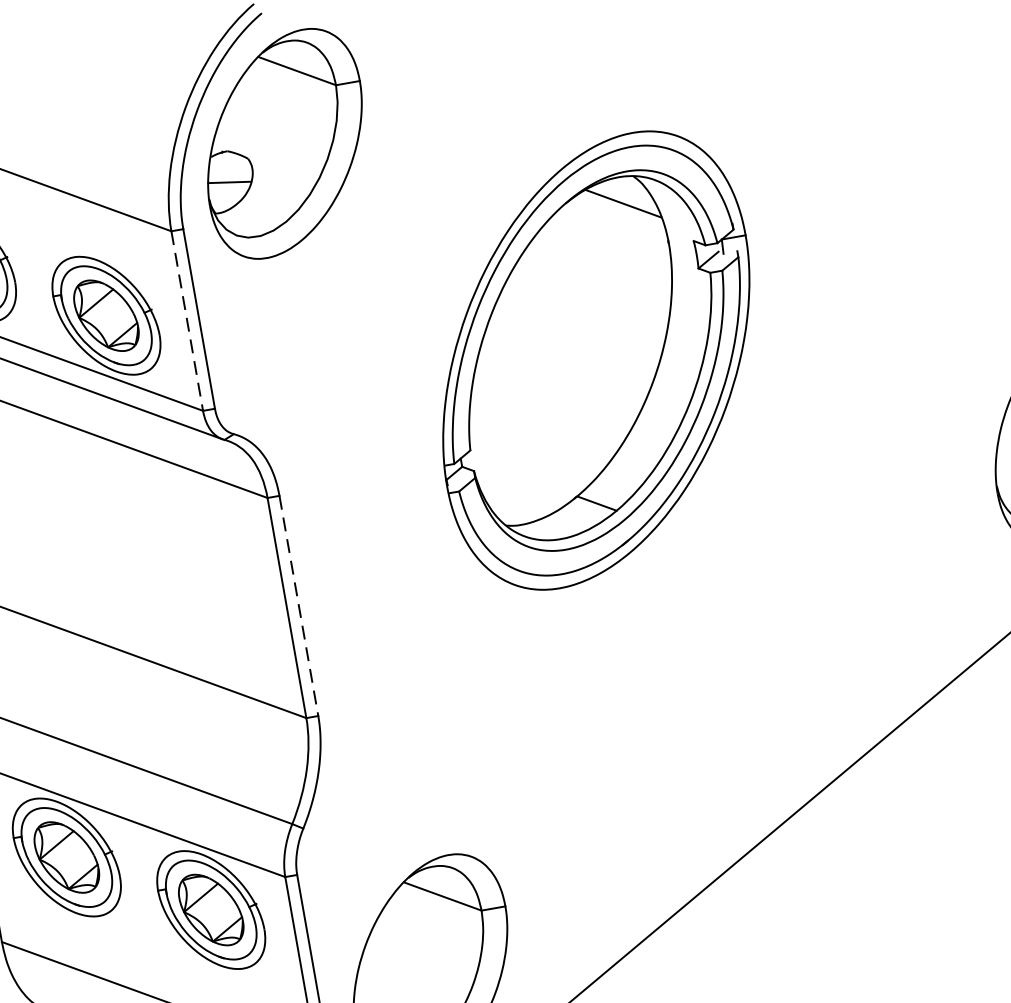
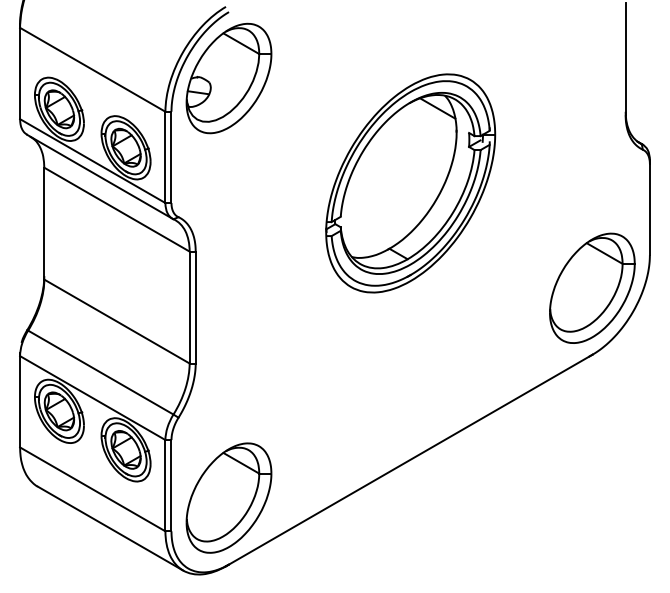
line: (187, 321) -> (165, 157), dashed -> solid
part: (595, 360) -> (410, 183), moved
line: (298, 605) -> (195, 307), dashed -> solid

